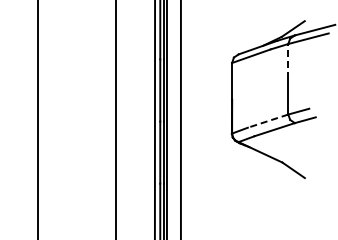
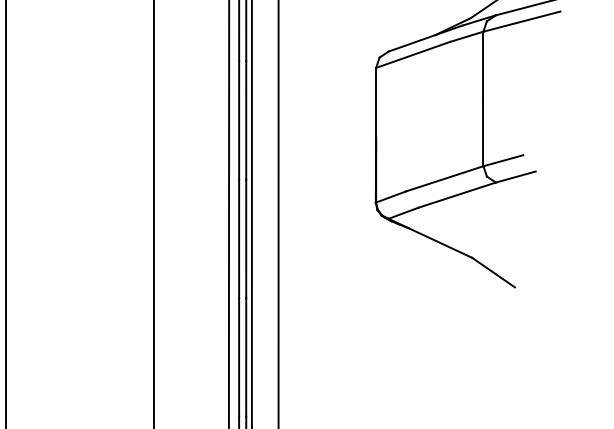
line: (288, 61) -> (483, 65), dashed -> solid
line: (267, 121) -> (443, 179), dashed -> solid

